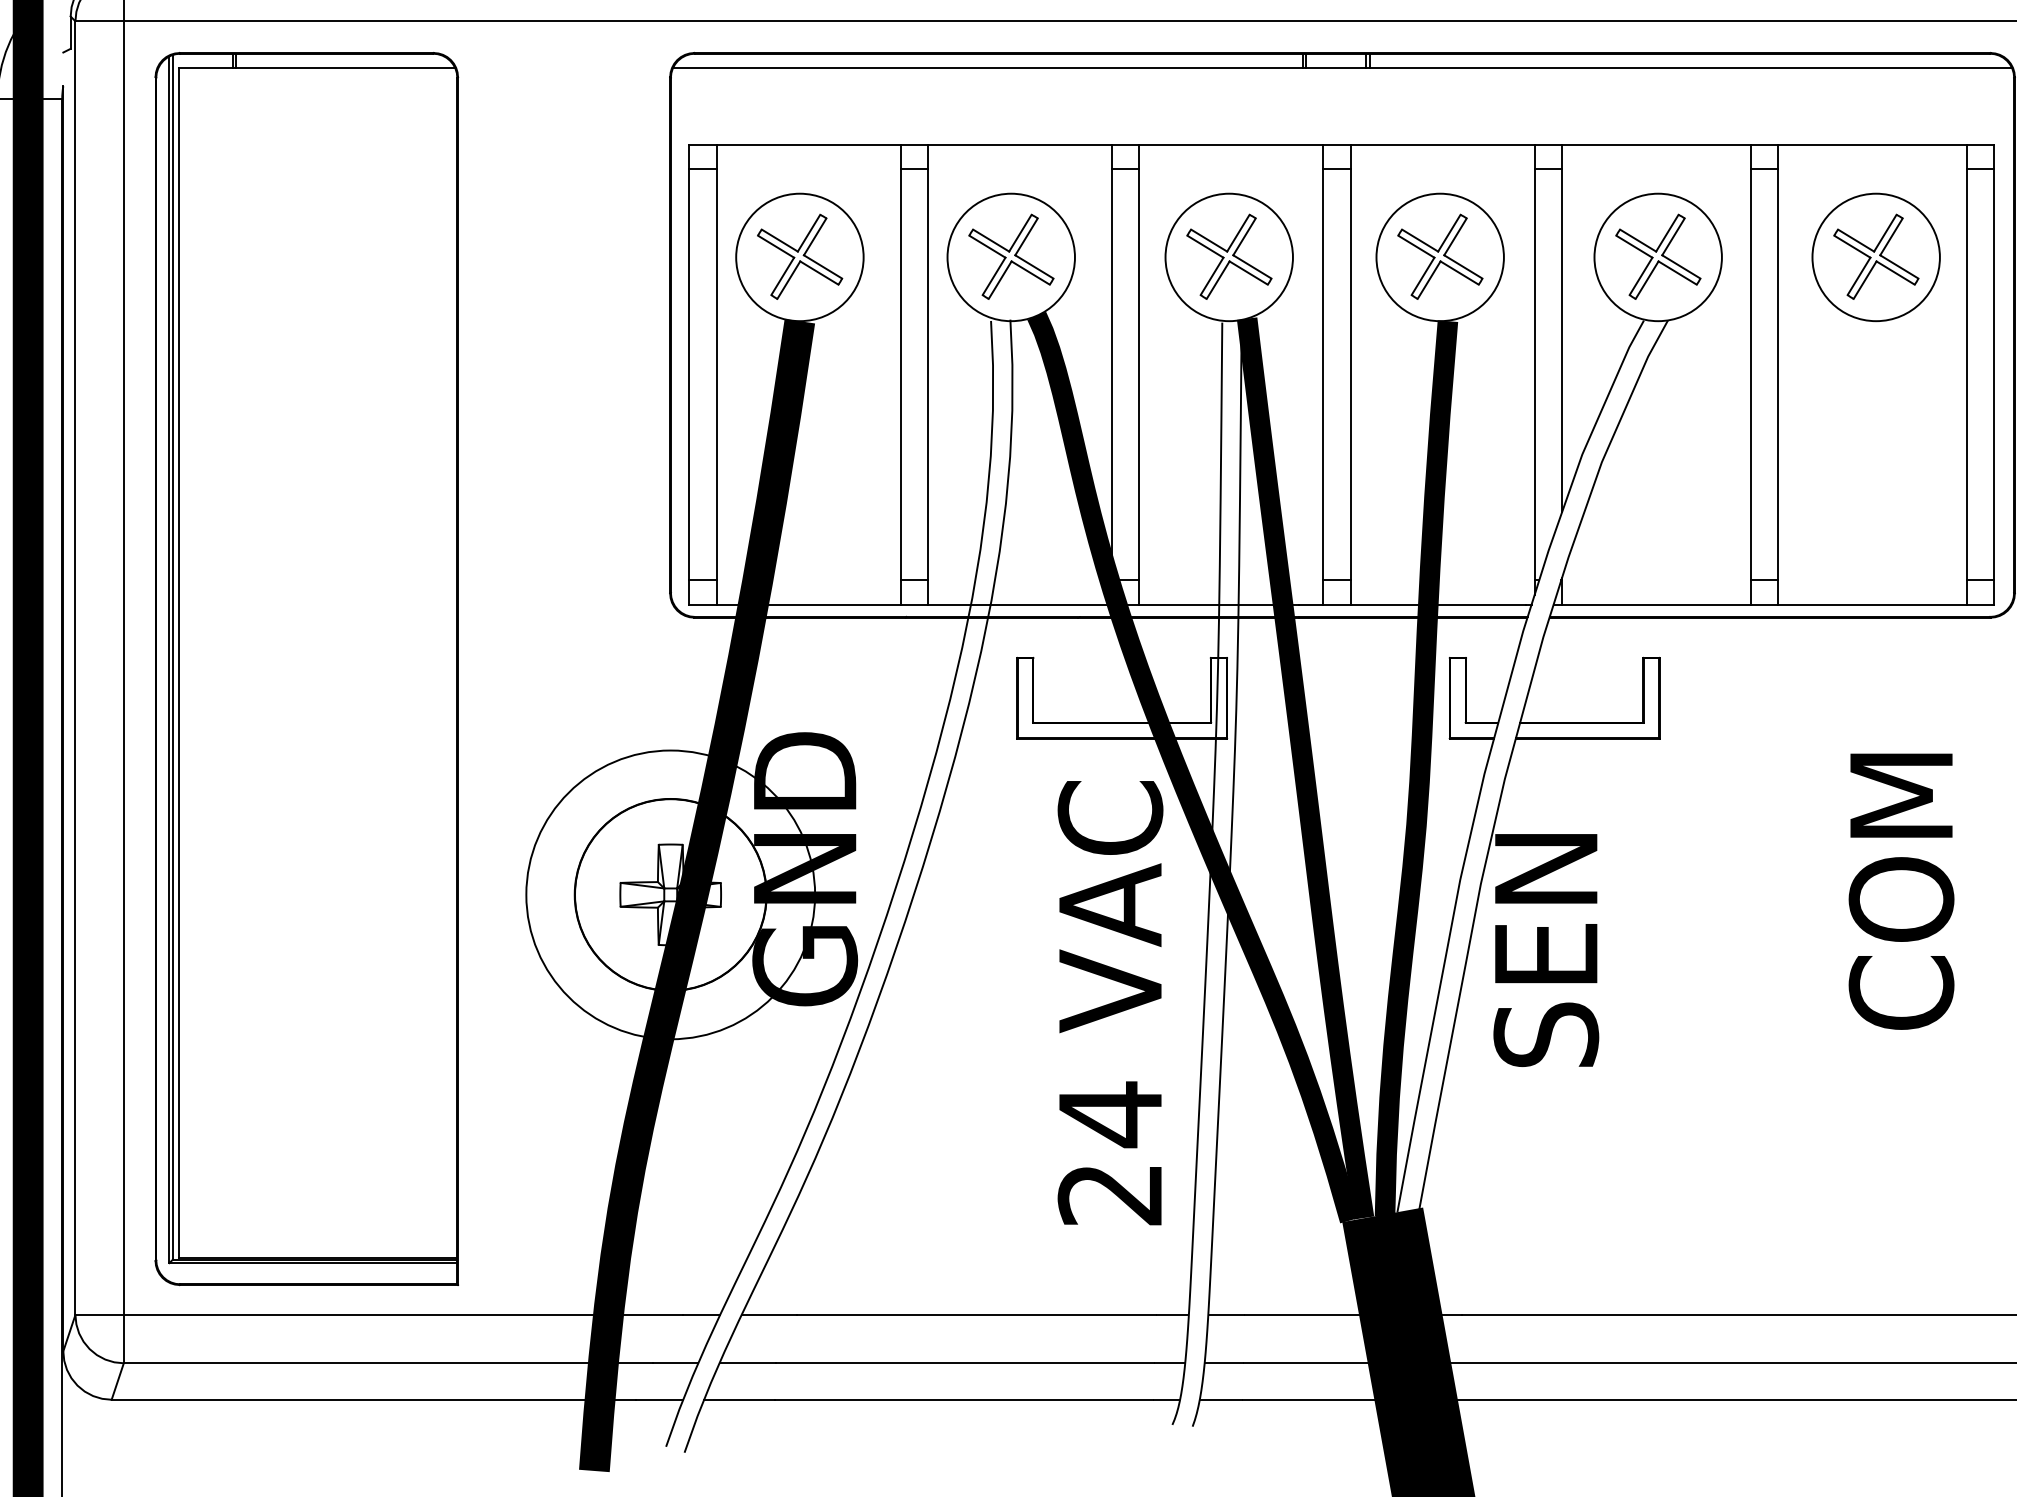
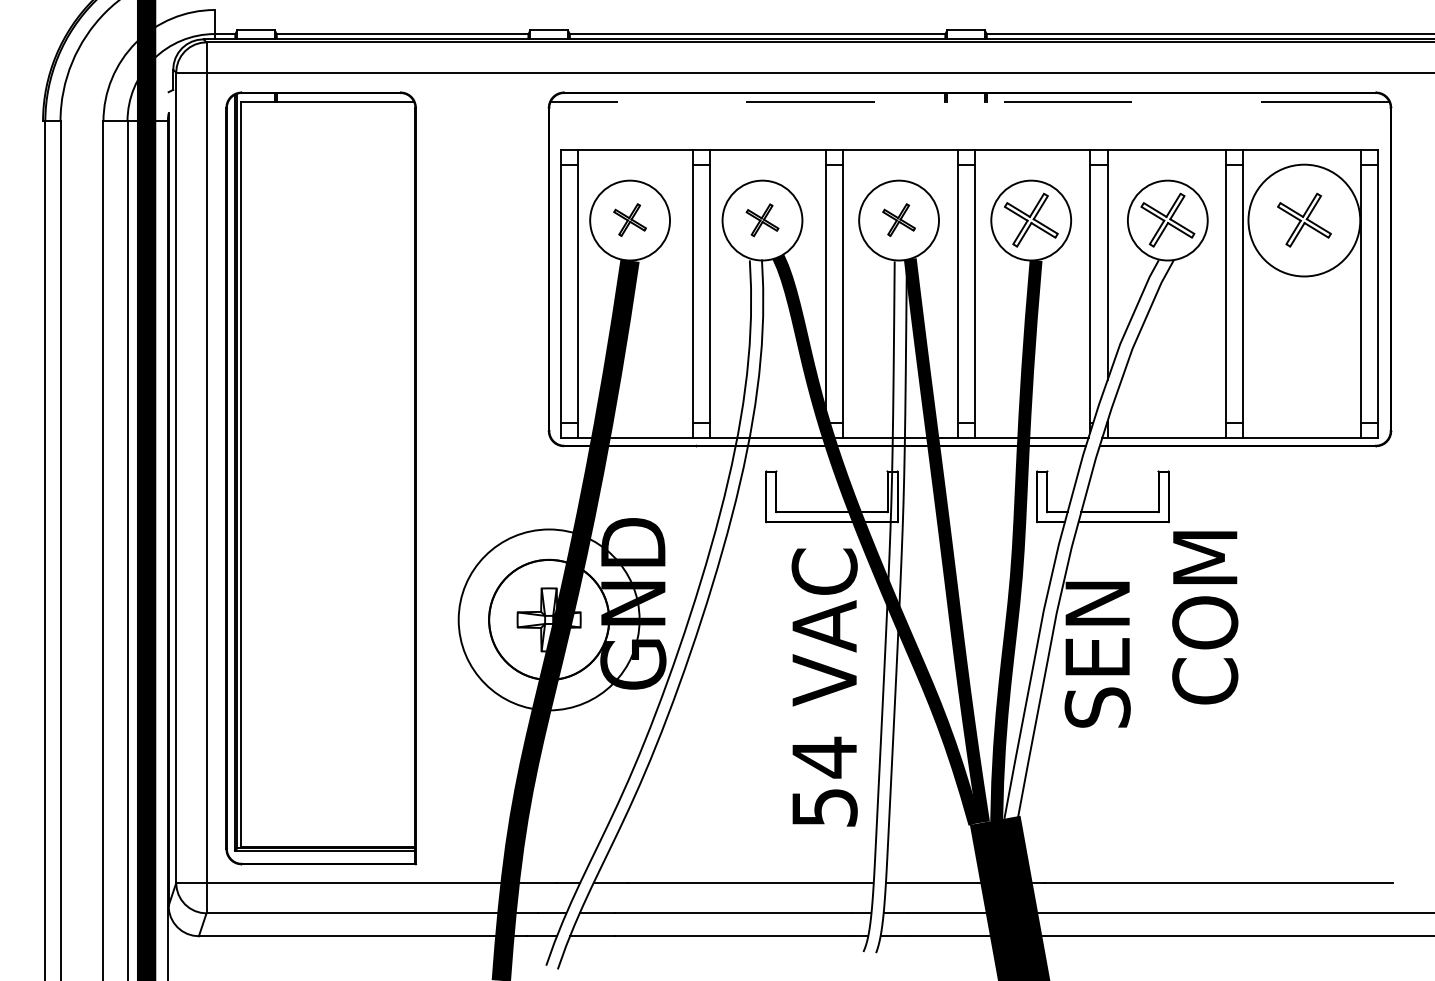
line: (1341, 67) -> (969, 101), solid -> dashed
part: (798, 255) -> (629, 219), size x0.6
part: (1228, 255) -> (898, 219), size x0.6
part: (1011, 257) -> (762, 220), size x0.6
circle: (1876, 257) -> (1304, 220), size x1.4
text: (1901, 891) -> (1205, 617), moved
text: (1110, 1194) -> (824, 807), 24 -> 54

